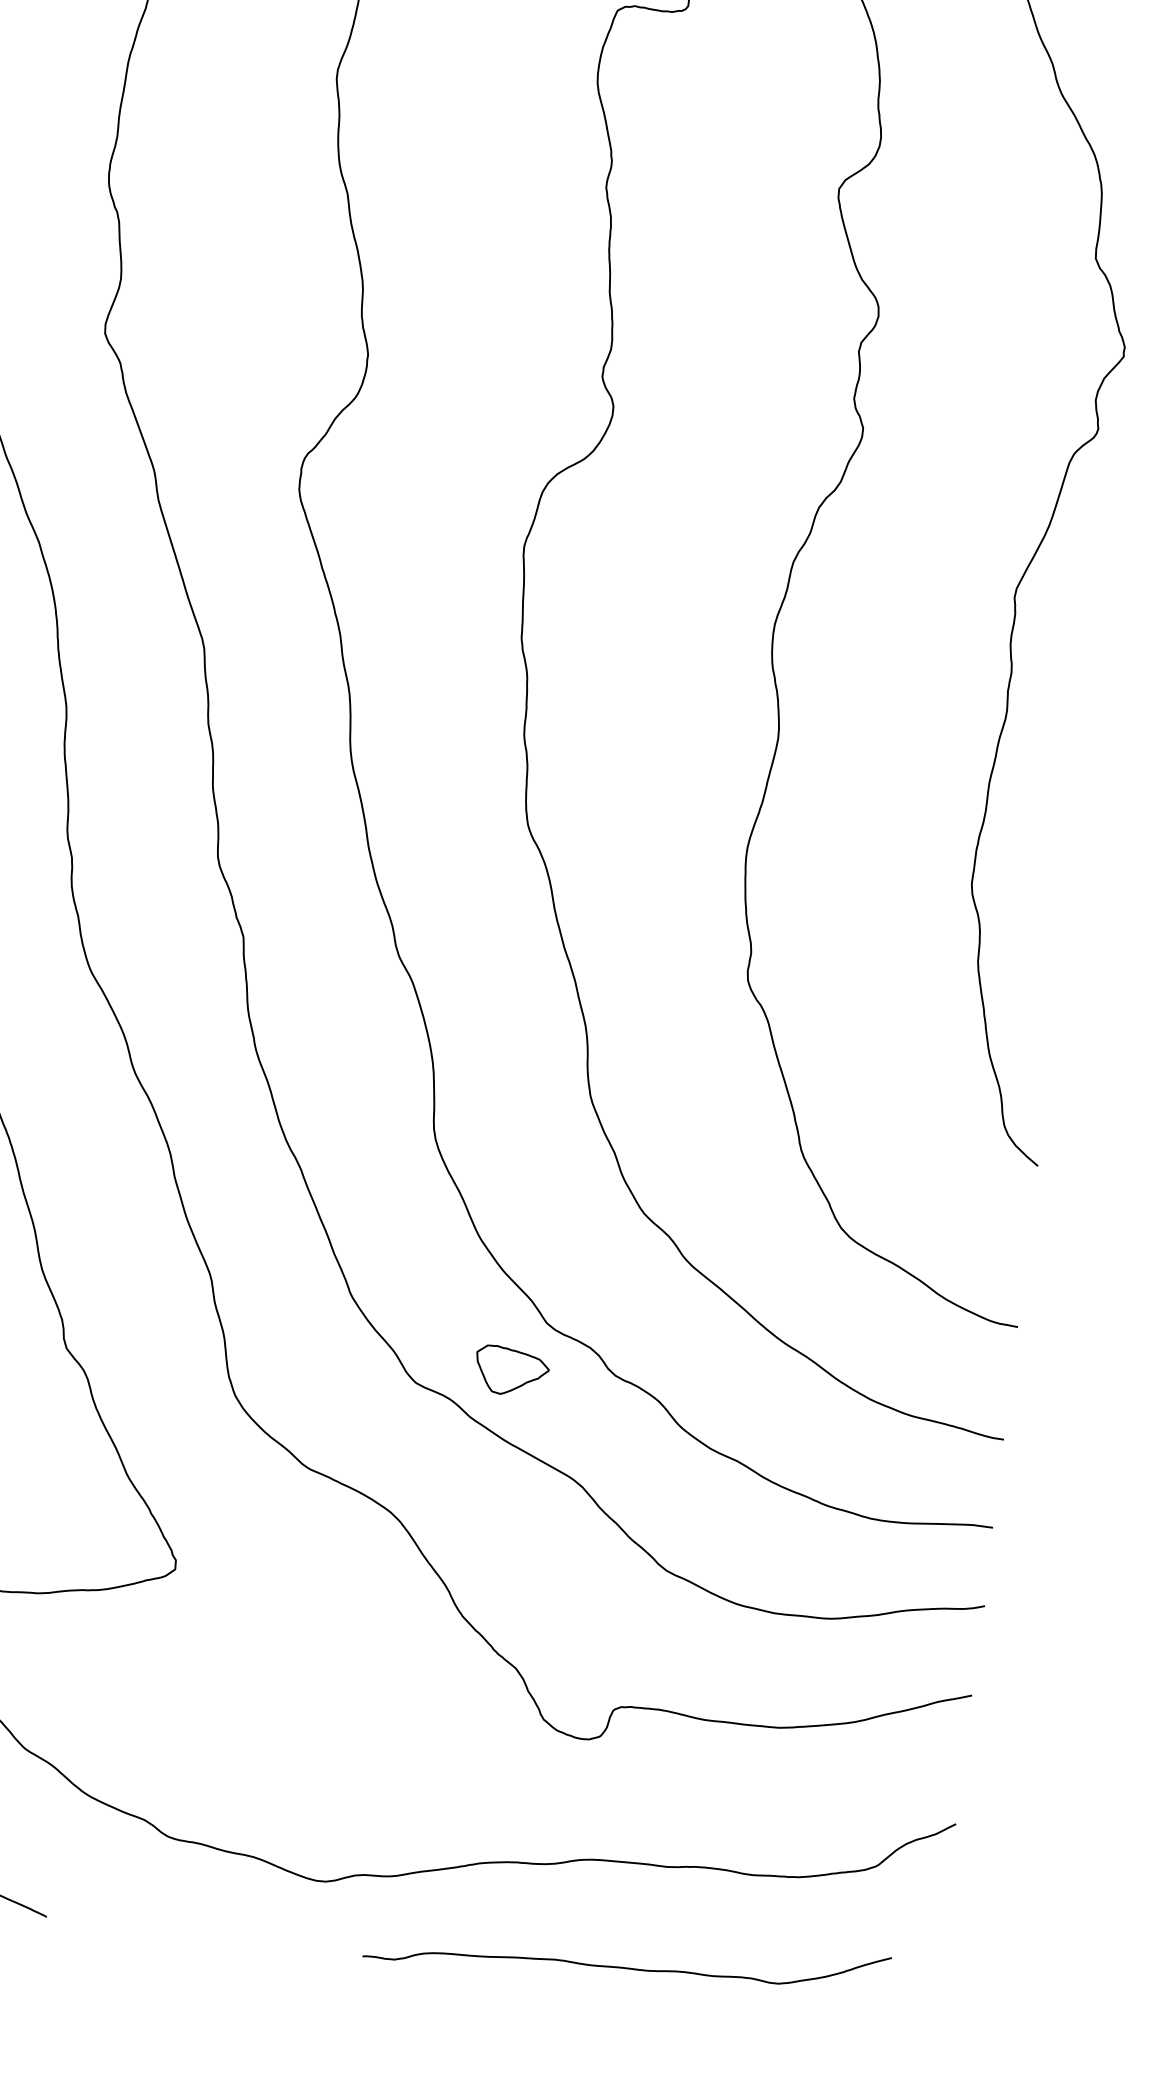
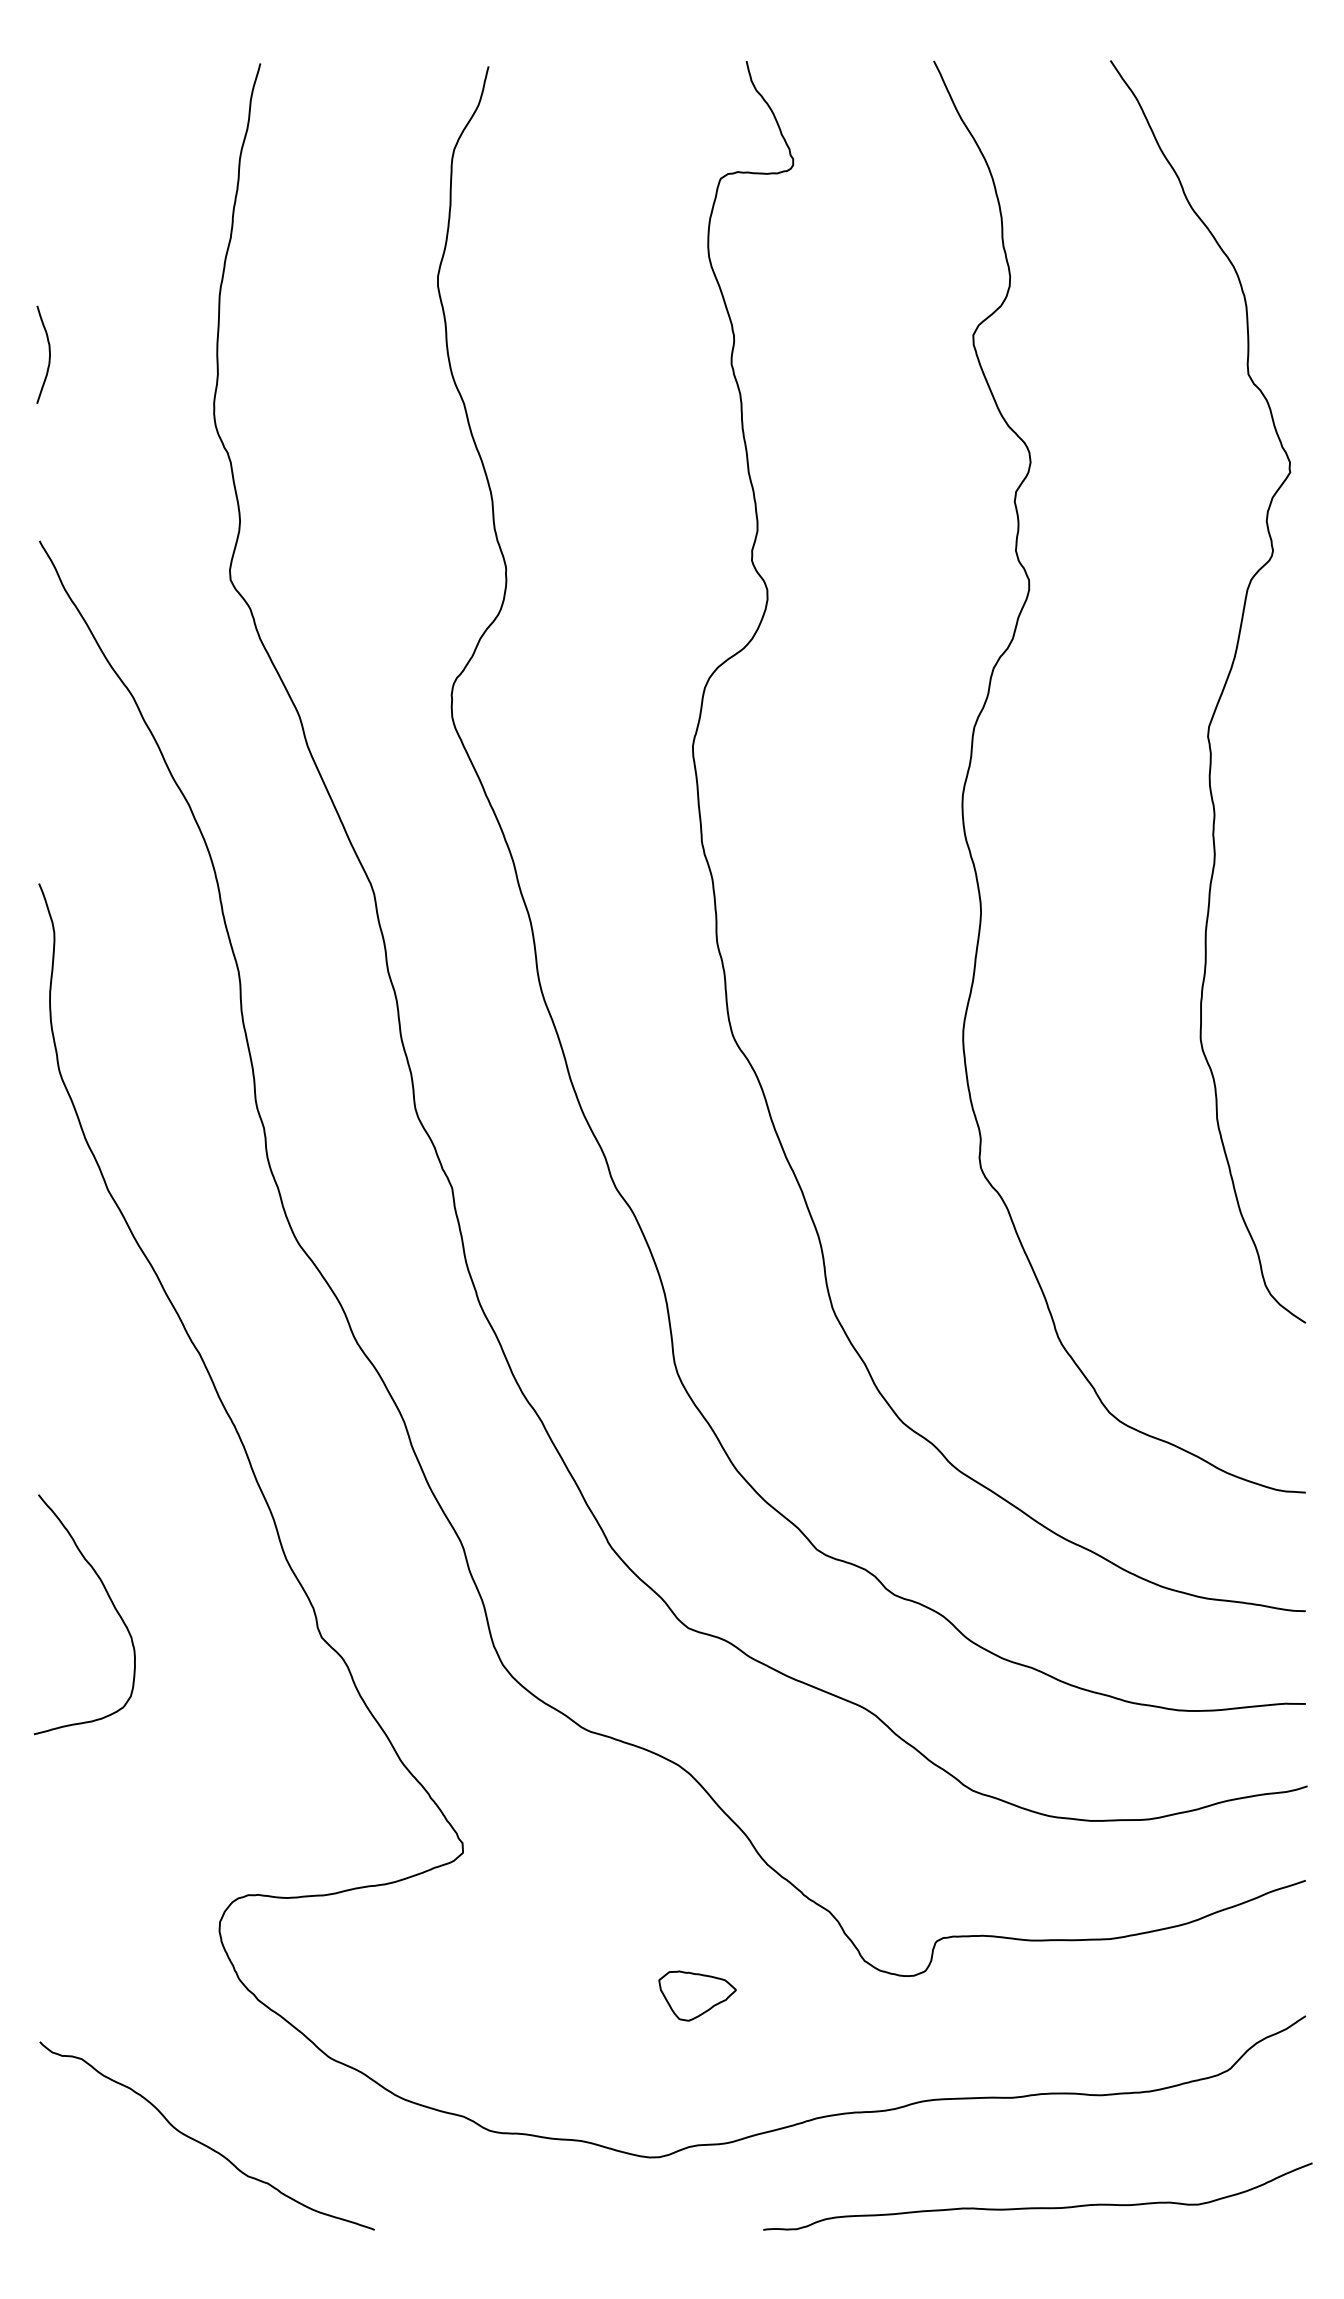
part: (511, 1370) -> (697, 1995), moved
curve: (625, 1967) -> (1037, 2207), moved

